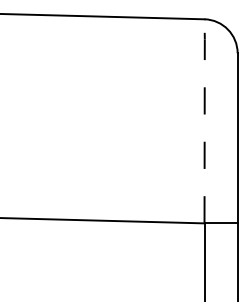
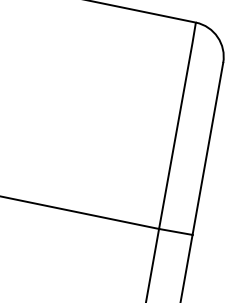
line: (204, 119) -> (177, 123), dashed -> solid

